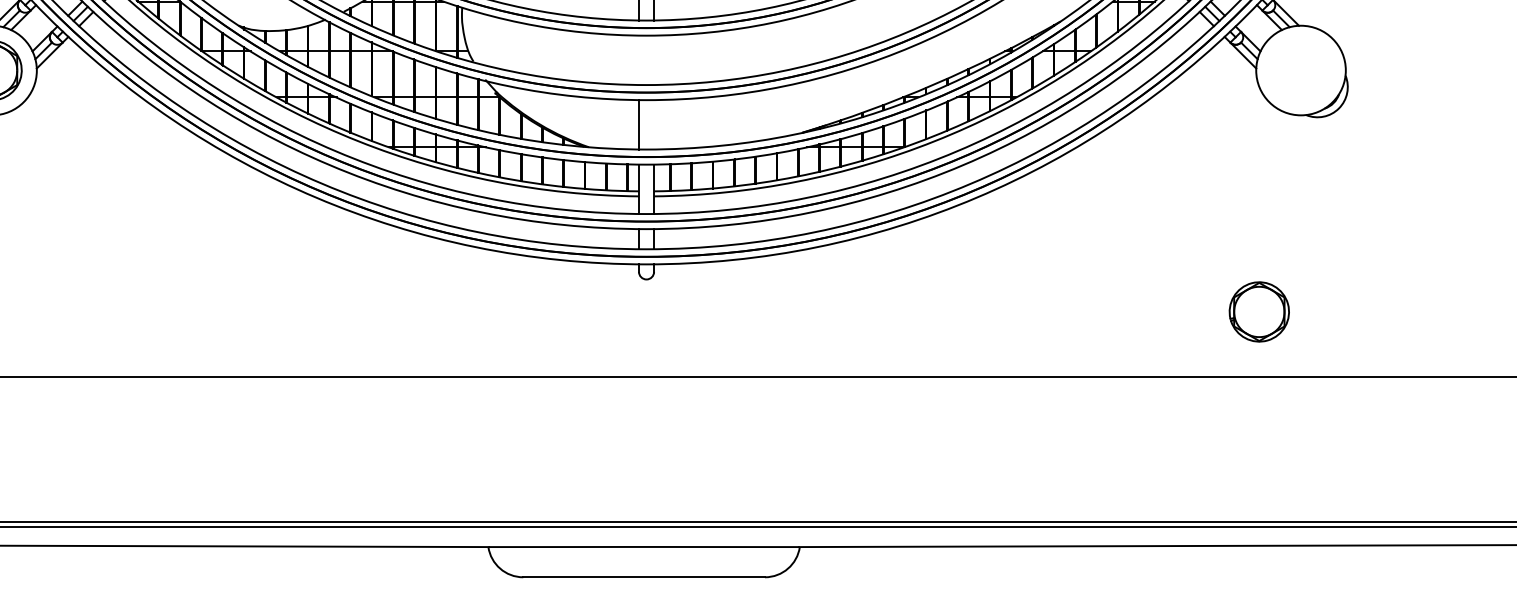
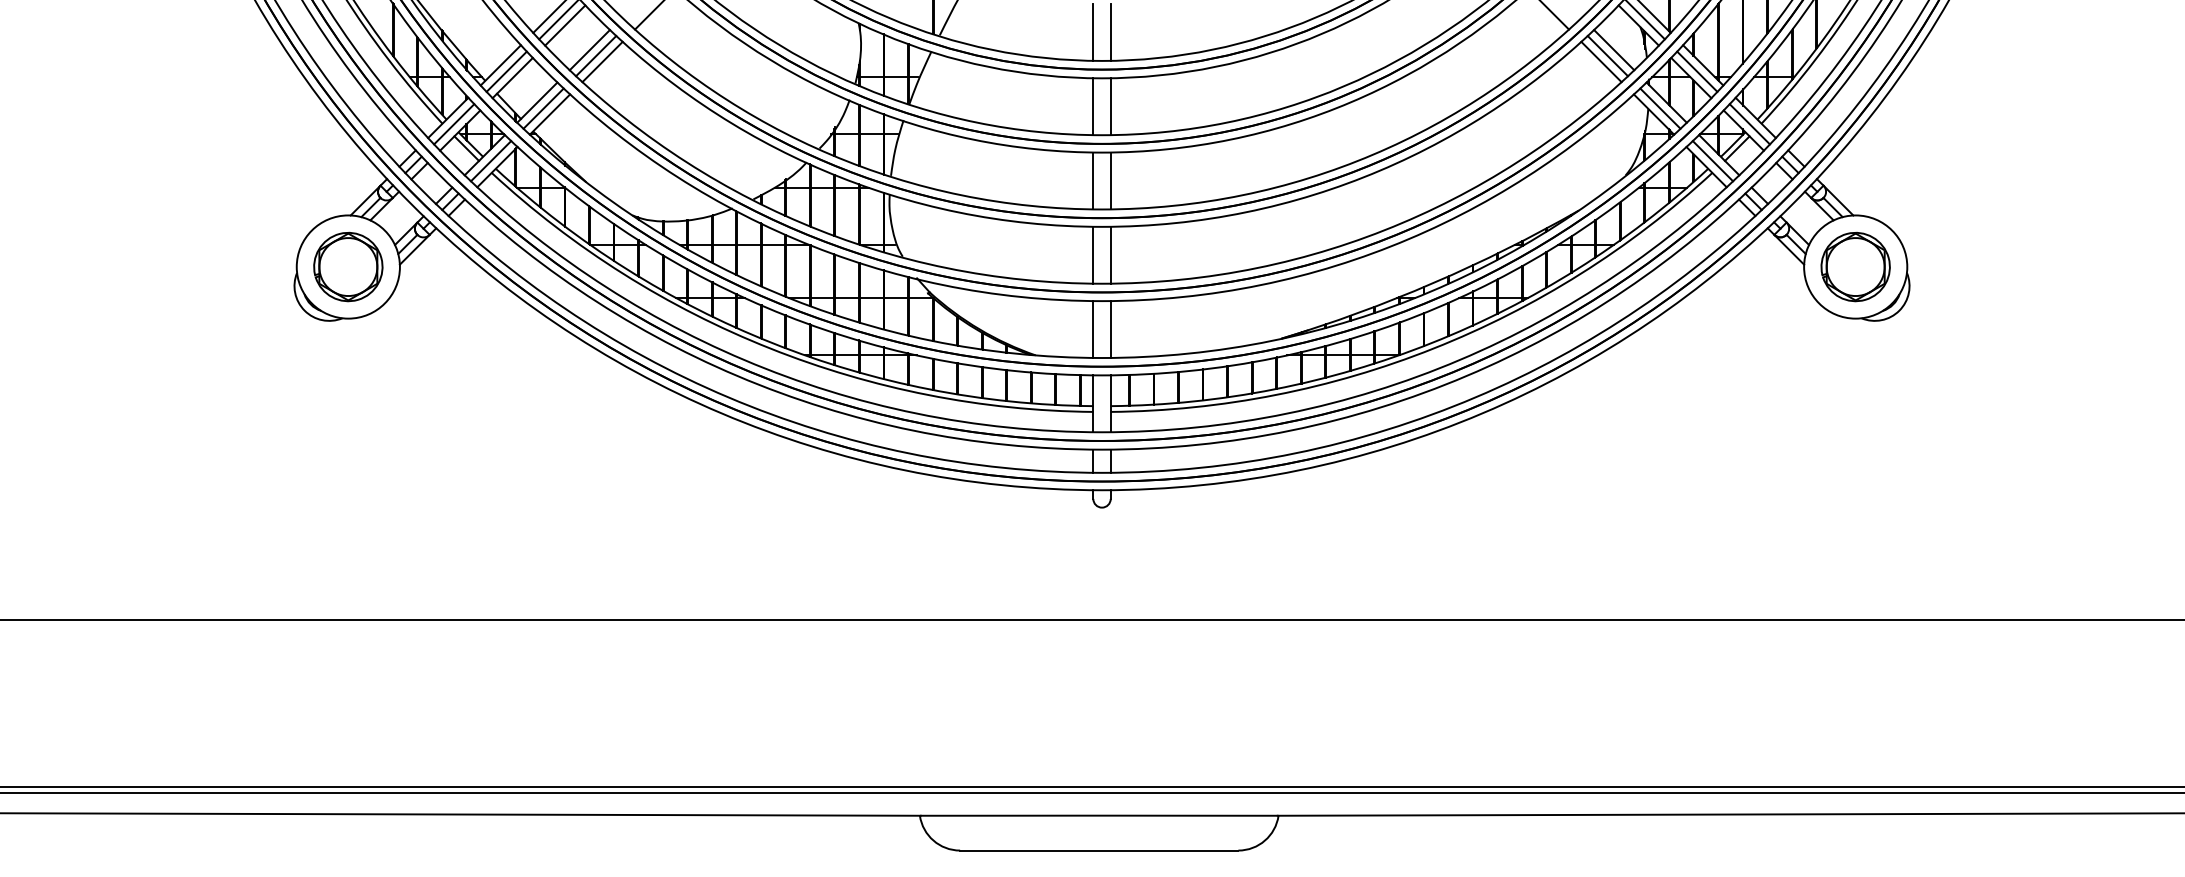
line: (639, 59) -> (1093, 254), added
line: (653, 59) -> (1110, 254), added
line: (653, 124) -> (1110, 329), added
part: (1259, 312) -> (1855, 267), moved

